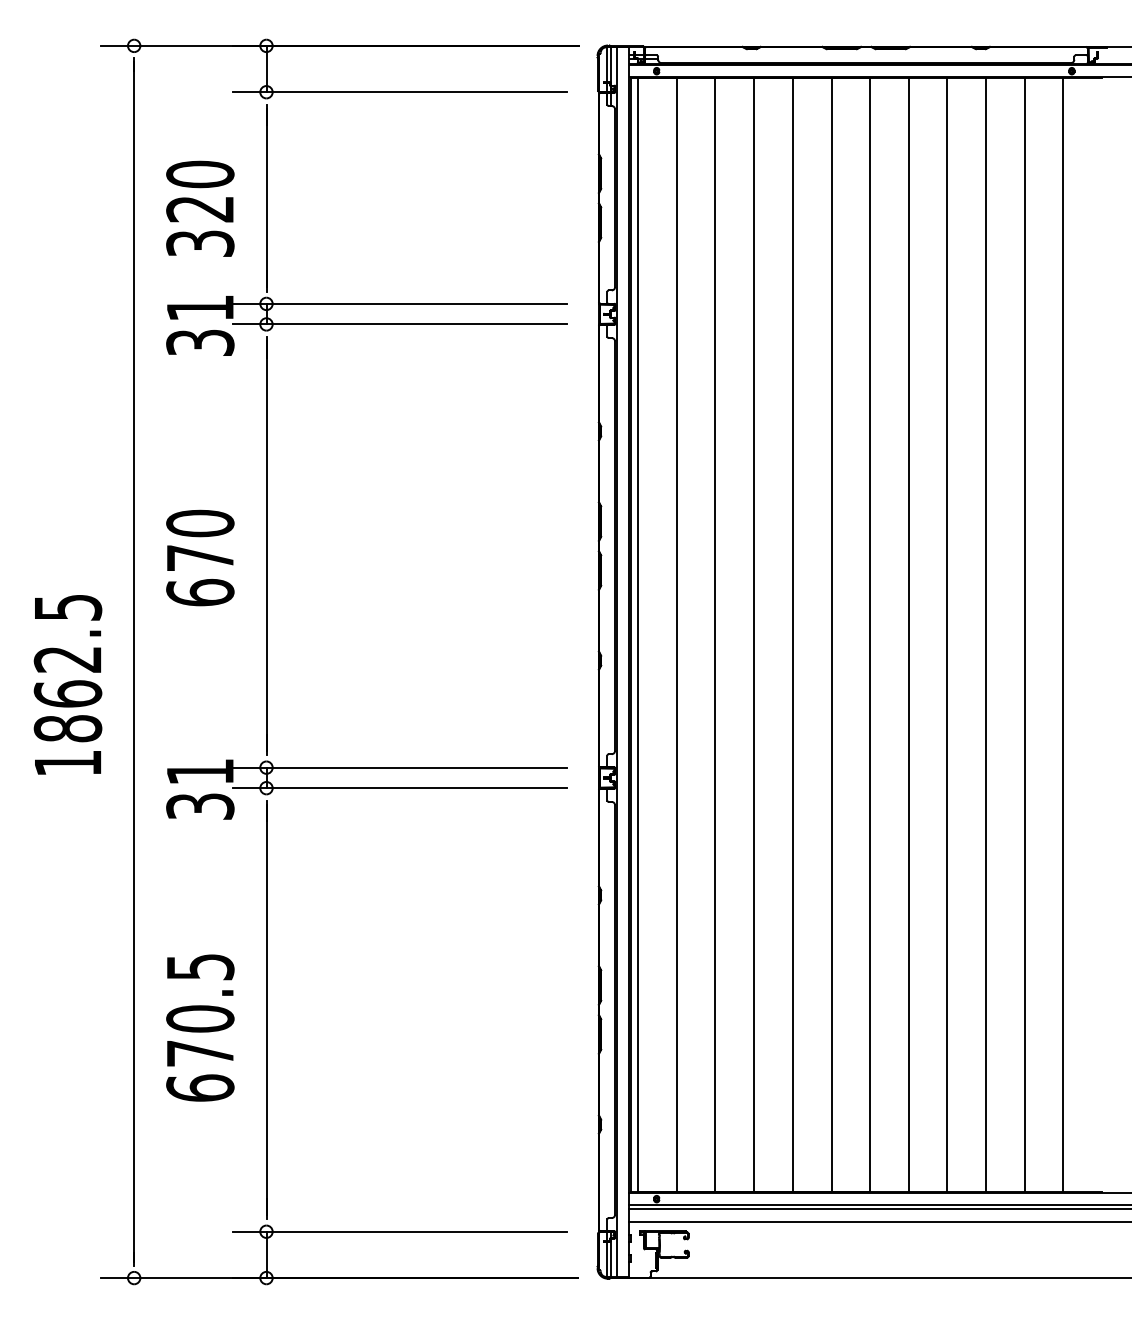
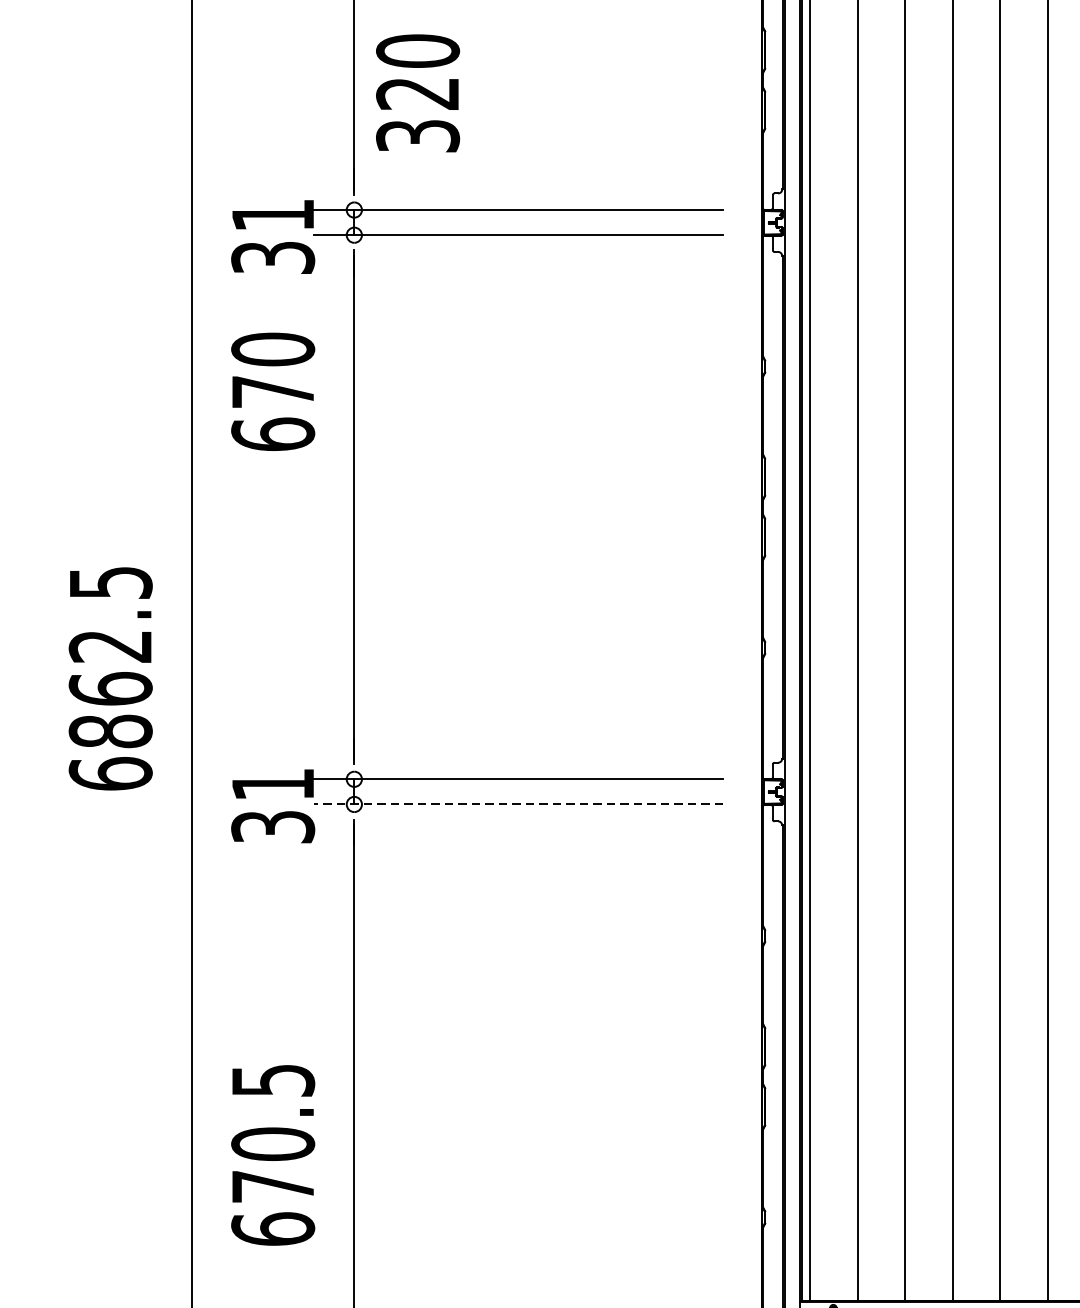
text: (200, 208) -> (418, 92), moved
text: (200, 557) -> (273, 391), moved
text: (67, 762) -> (110, 772), 1862.5 -> 6862.5
line: (400, 788) -> (518, 804), solid -> dashed
text: (200, 1027) -> (273, 1154), moved

